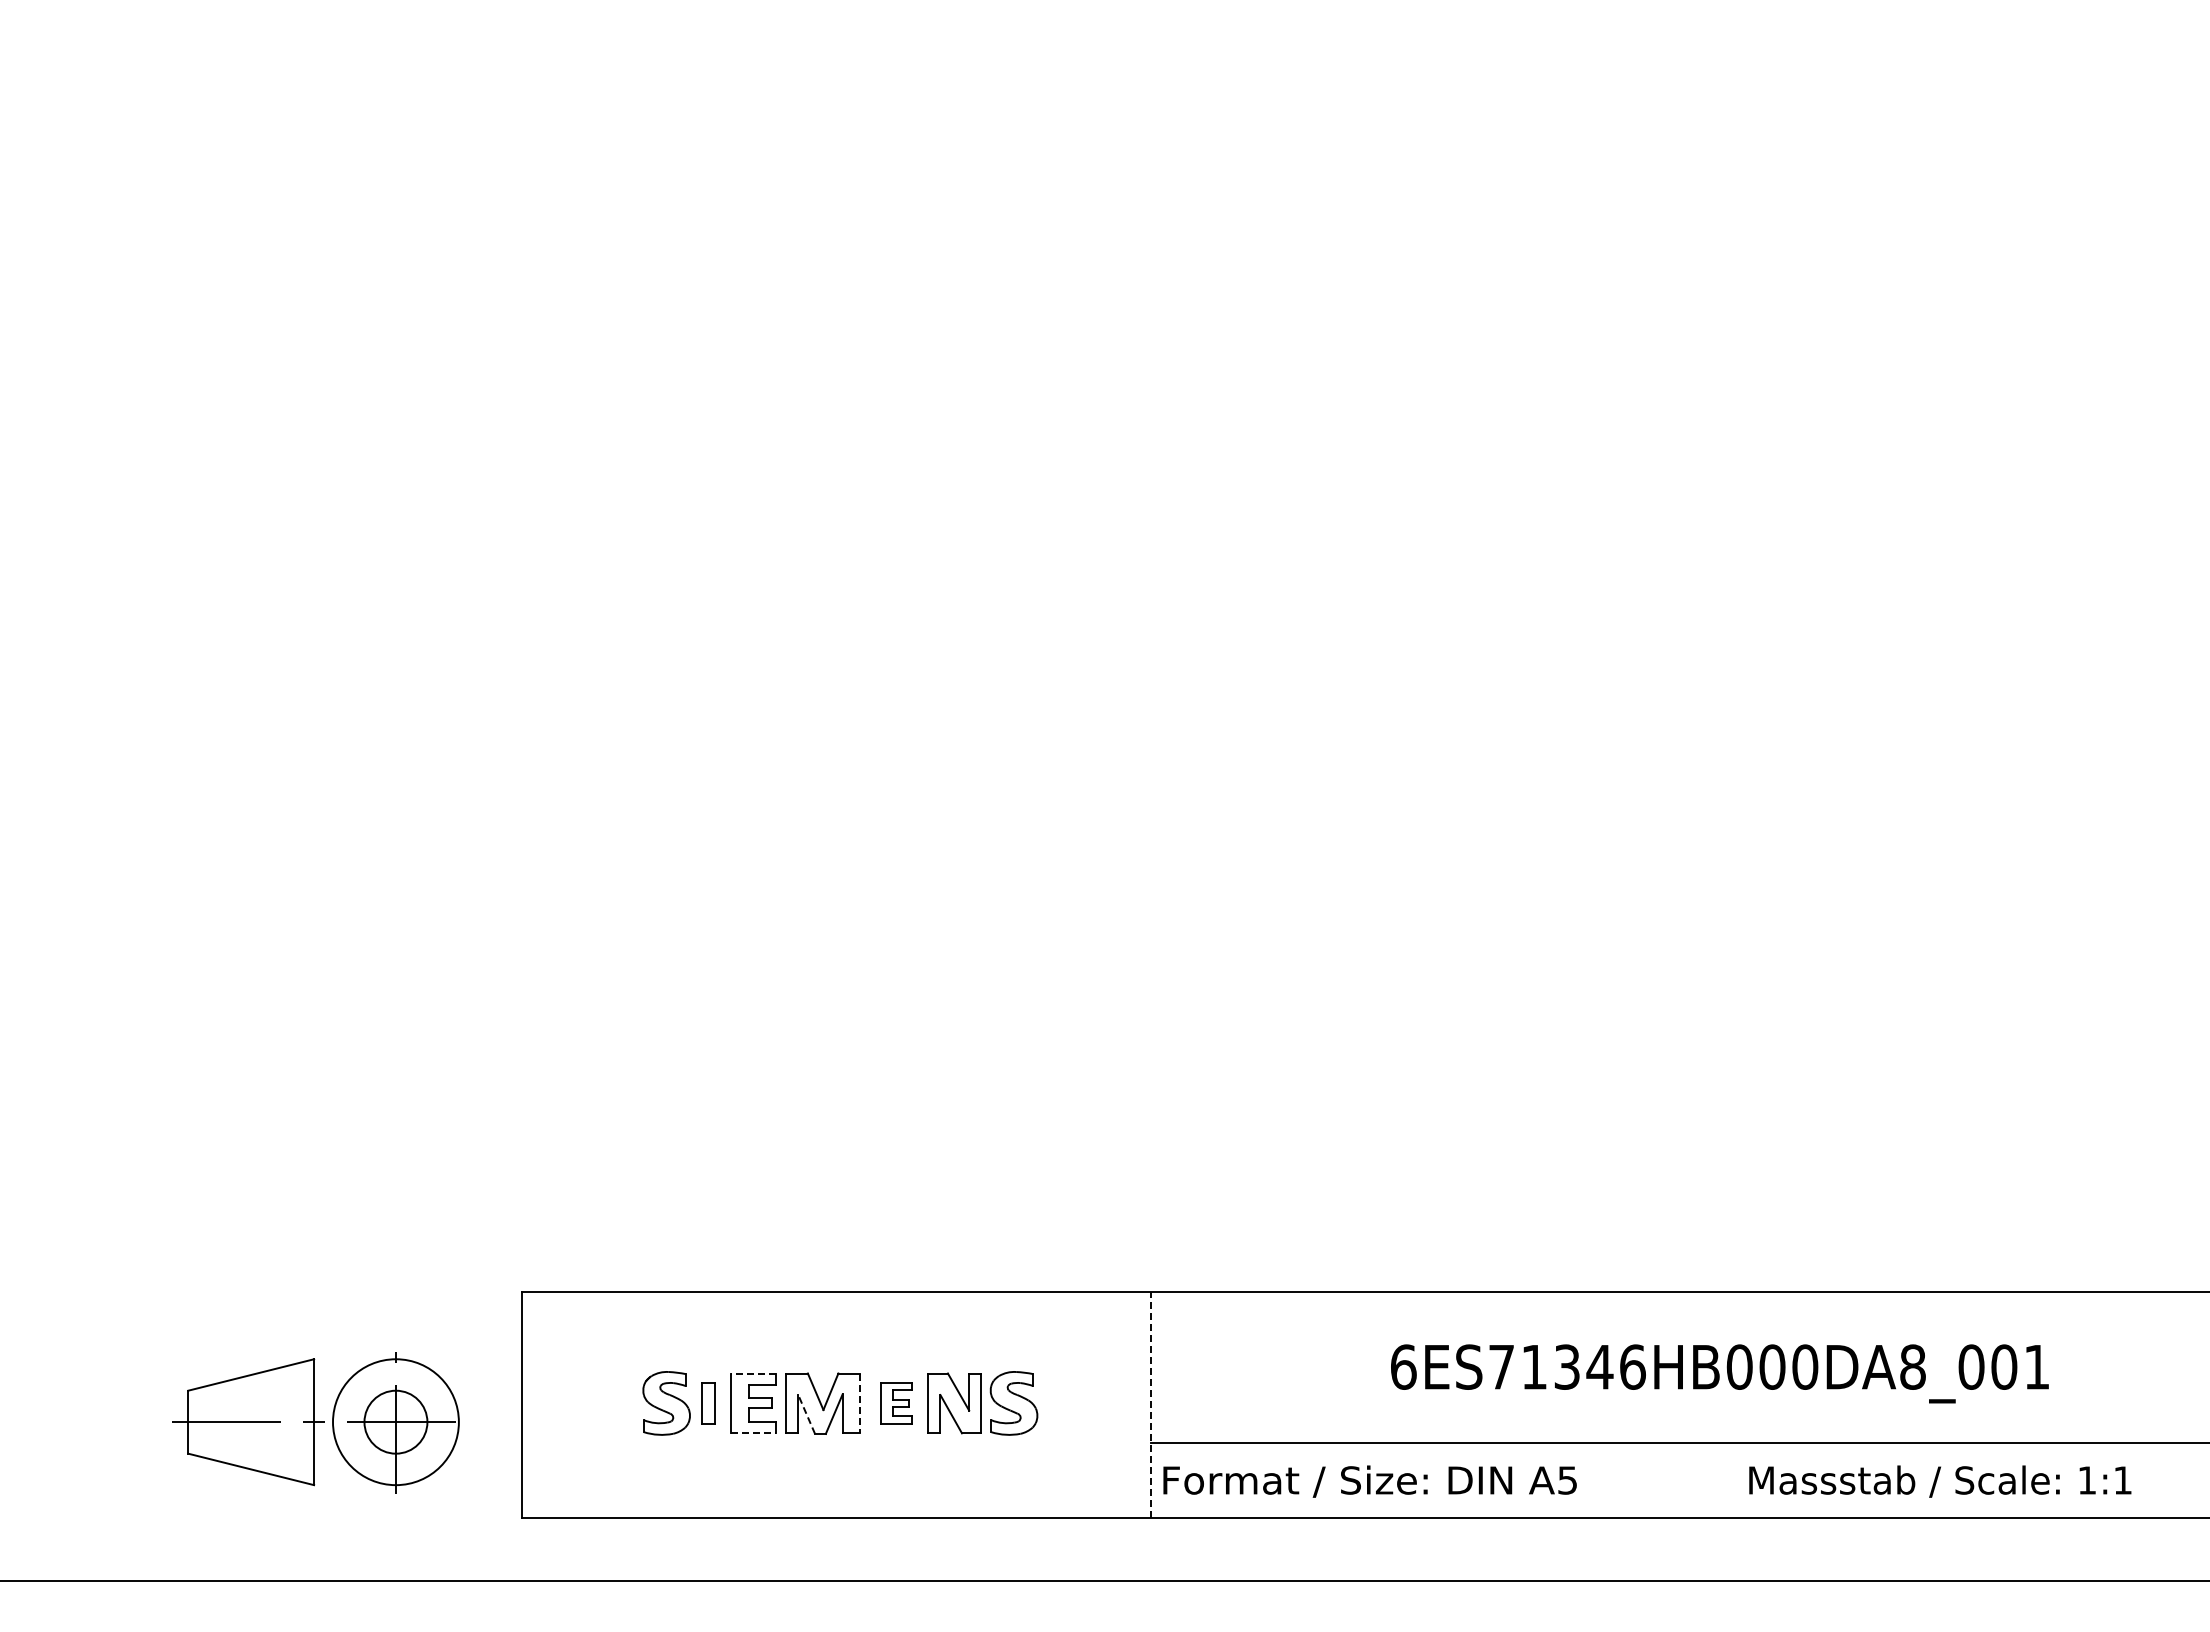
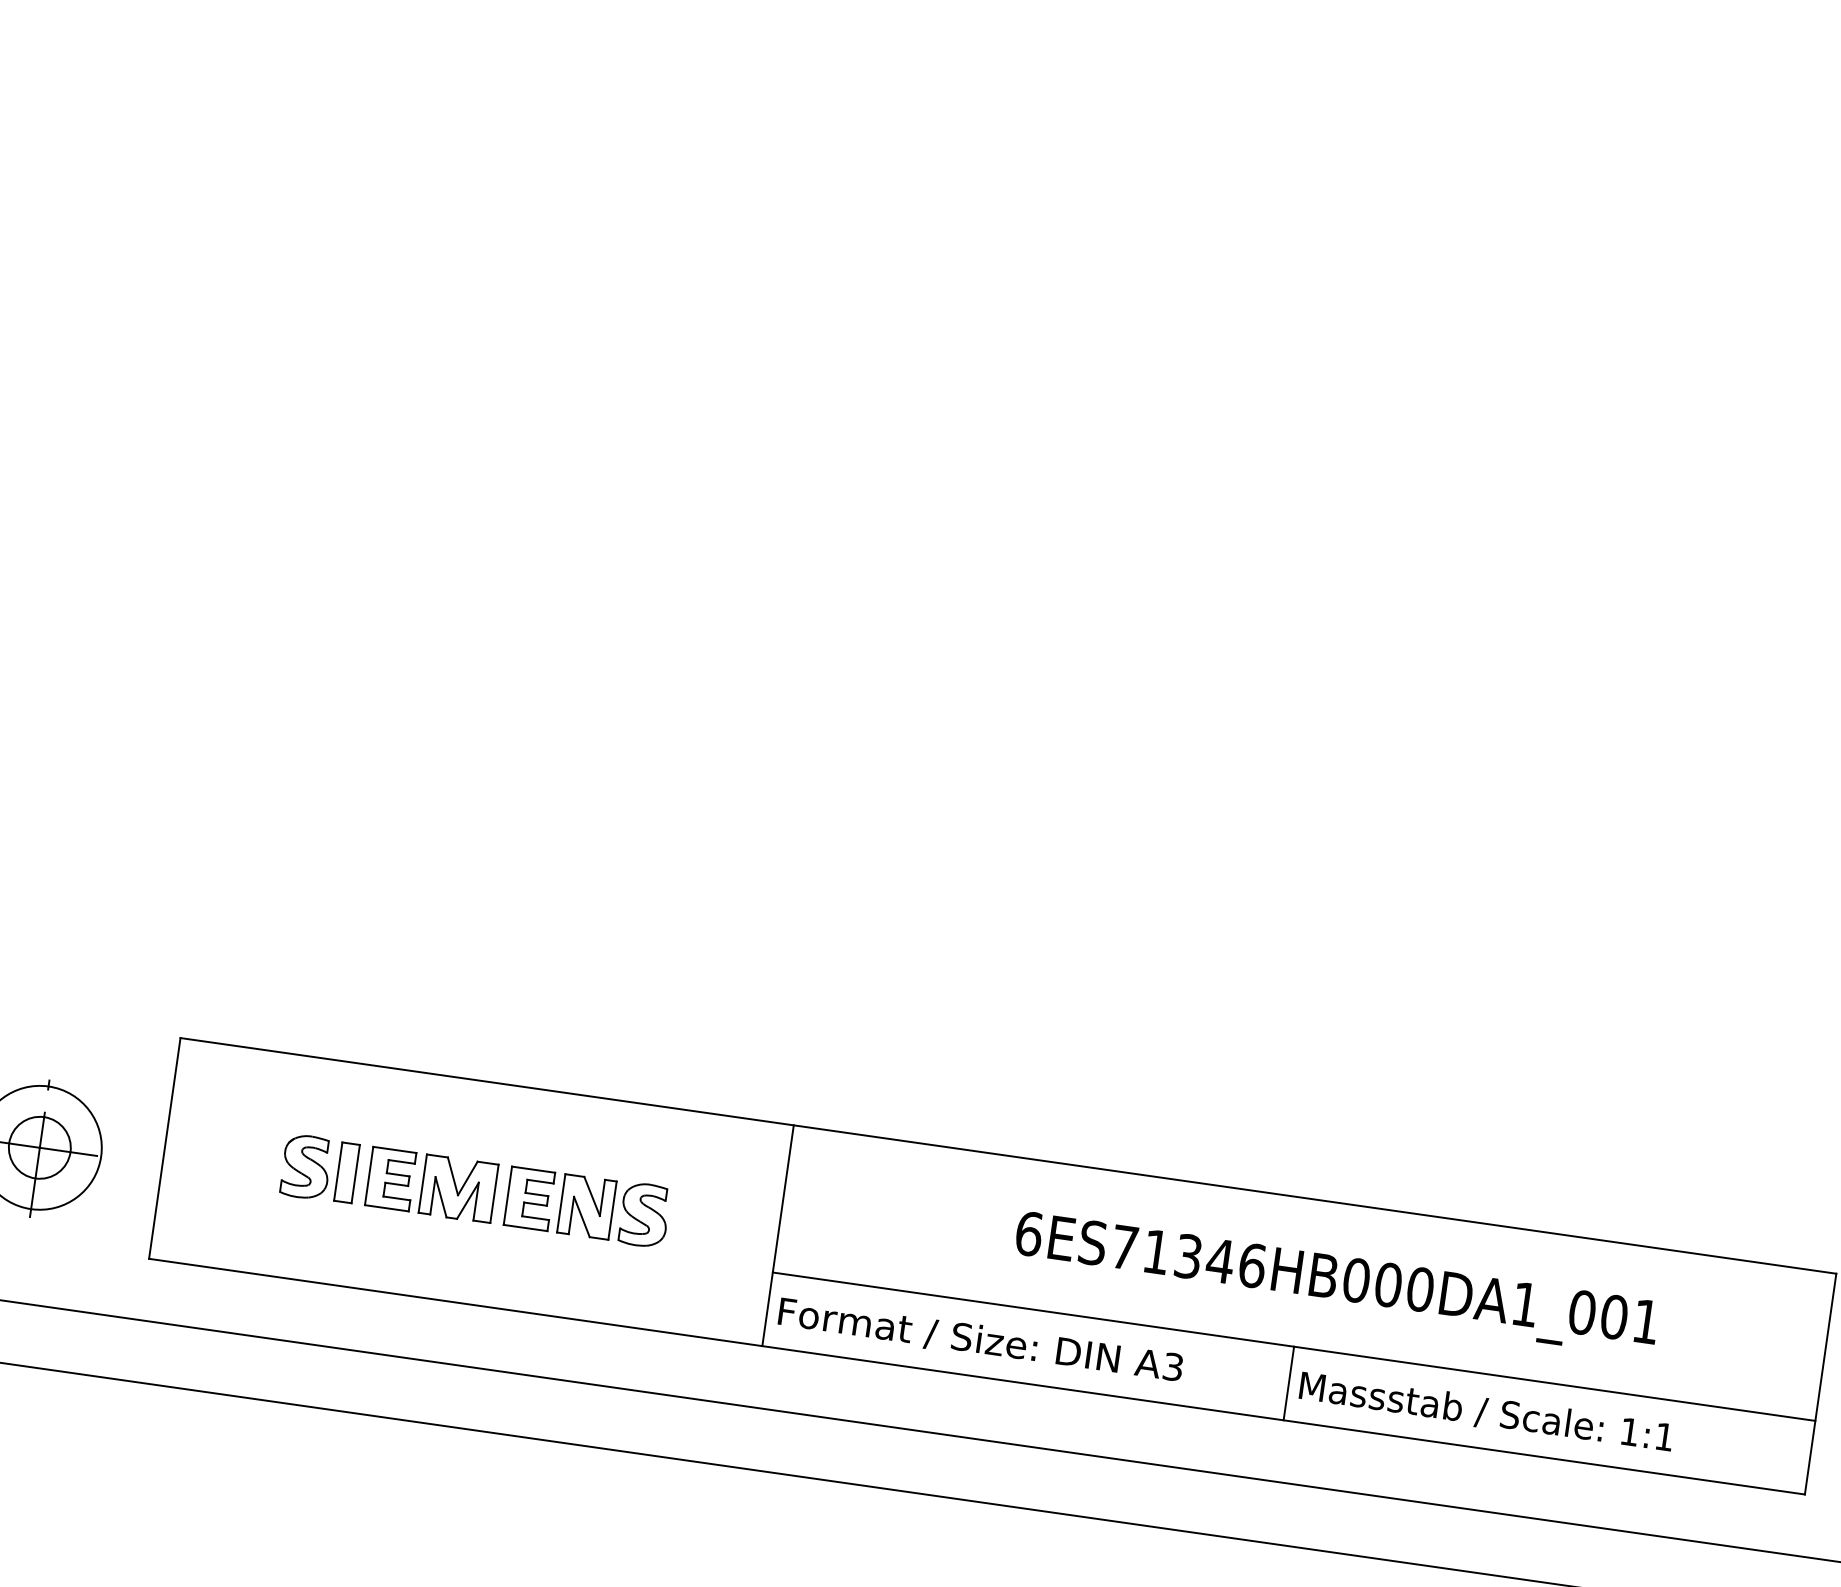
text: (1912, 1366) -> (1524, 1303), 6ES71346HB000DA8_001 -> 6ES71346HB000DA1_001
line: (752, 1373) -> (393, 1149), dashed -> solid
part: (708, 1403) -> (346, 1172), size x1.43
line: (859, 1403) -> (494, 1193), dashed -> solid
part: (896, 1403) -> (530, 1199), size x1.43
line: (1151, 1404) -> (778, 1235), dashed -> solid
line: (806, 1414) -> (440, 1197), dashed -> solid
line: (754, 1433) -> (387, 1208), dashed -> solid
text: (1568, 1480) -> (1174, 1367), A5 -> A3
line: (1686, 1480) -> (1289, 1383), added
text: (1940, 1481) -> (1486, 1412), moved

